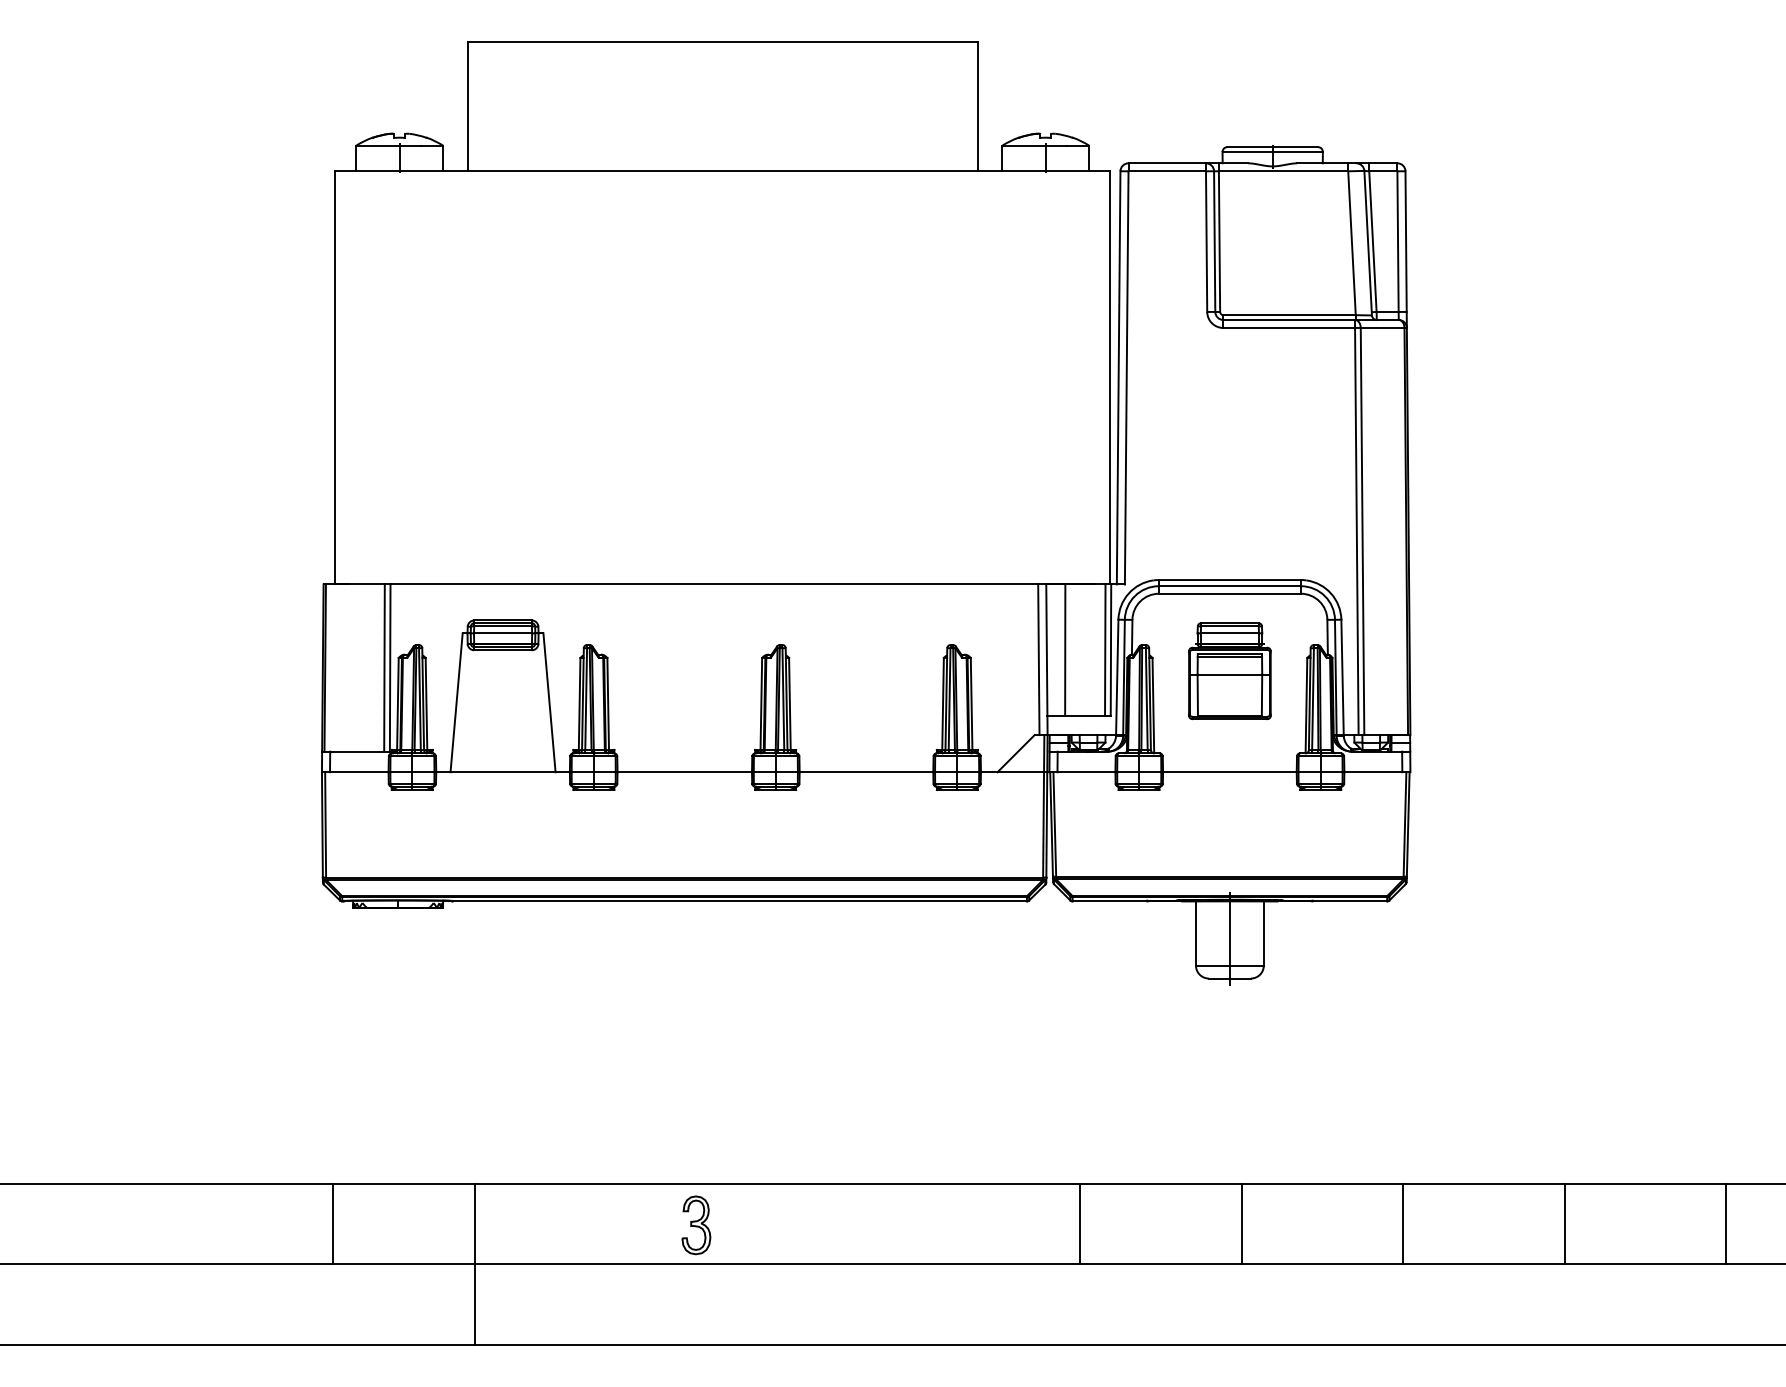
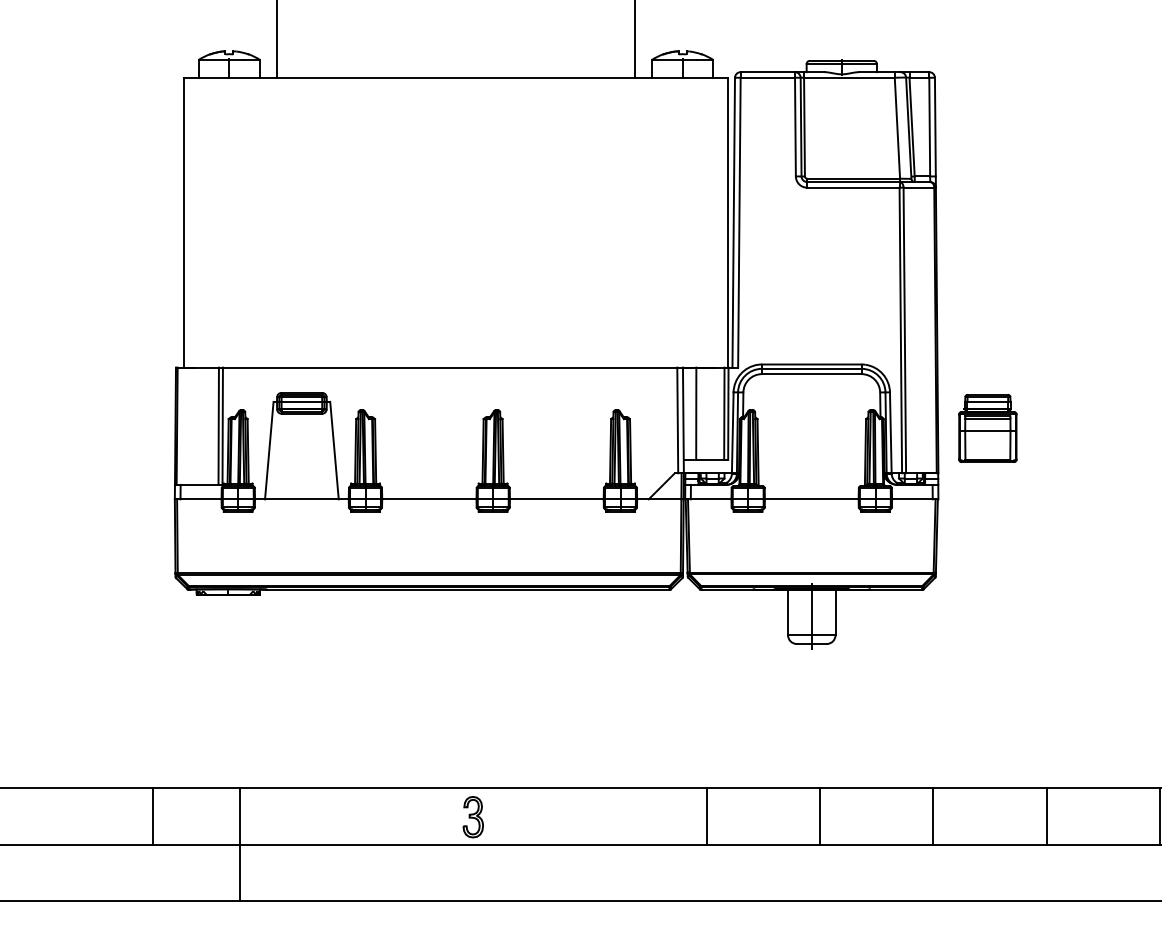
part: (1229, 671) -> (987, 428), moved
line: (333, 1223) -> (153, 815), moved
part: (696, 1225) -> (473, 817), moved
line: (474, 1264) -> (239, 844), moved

